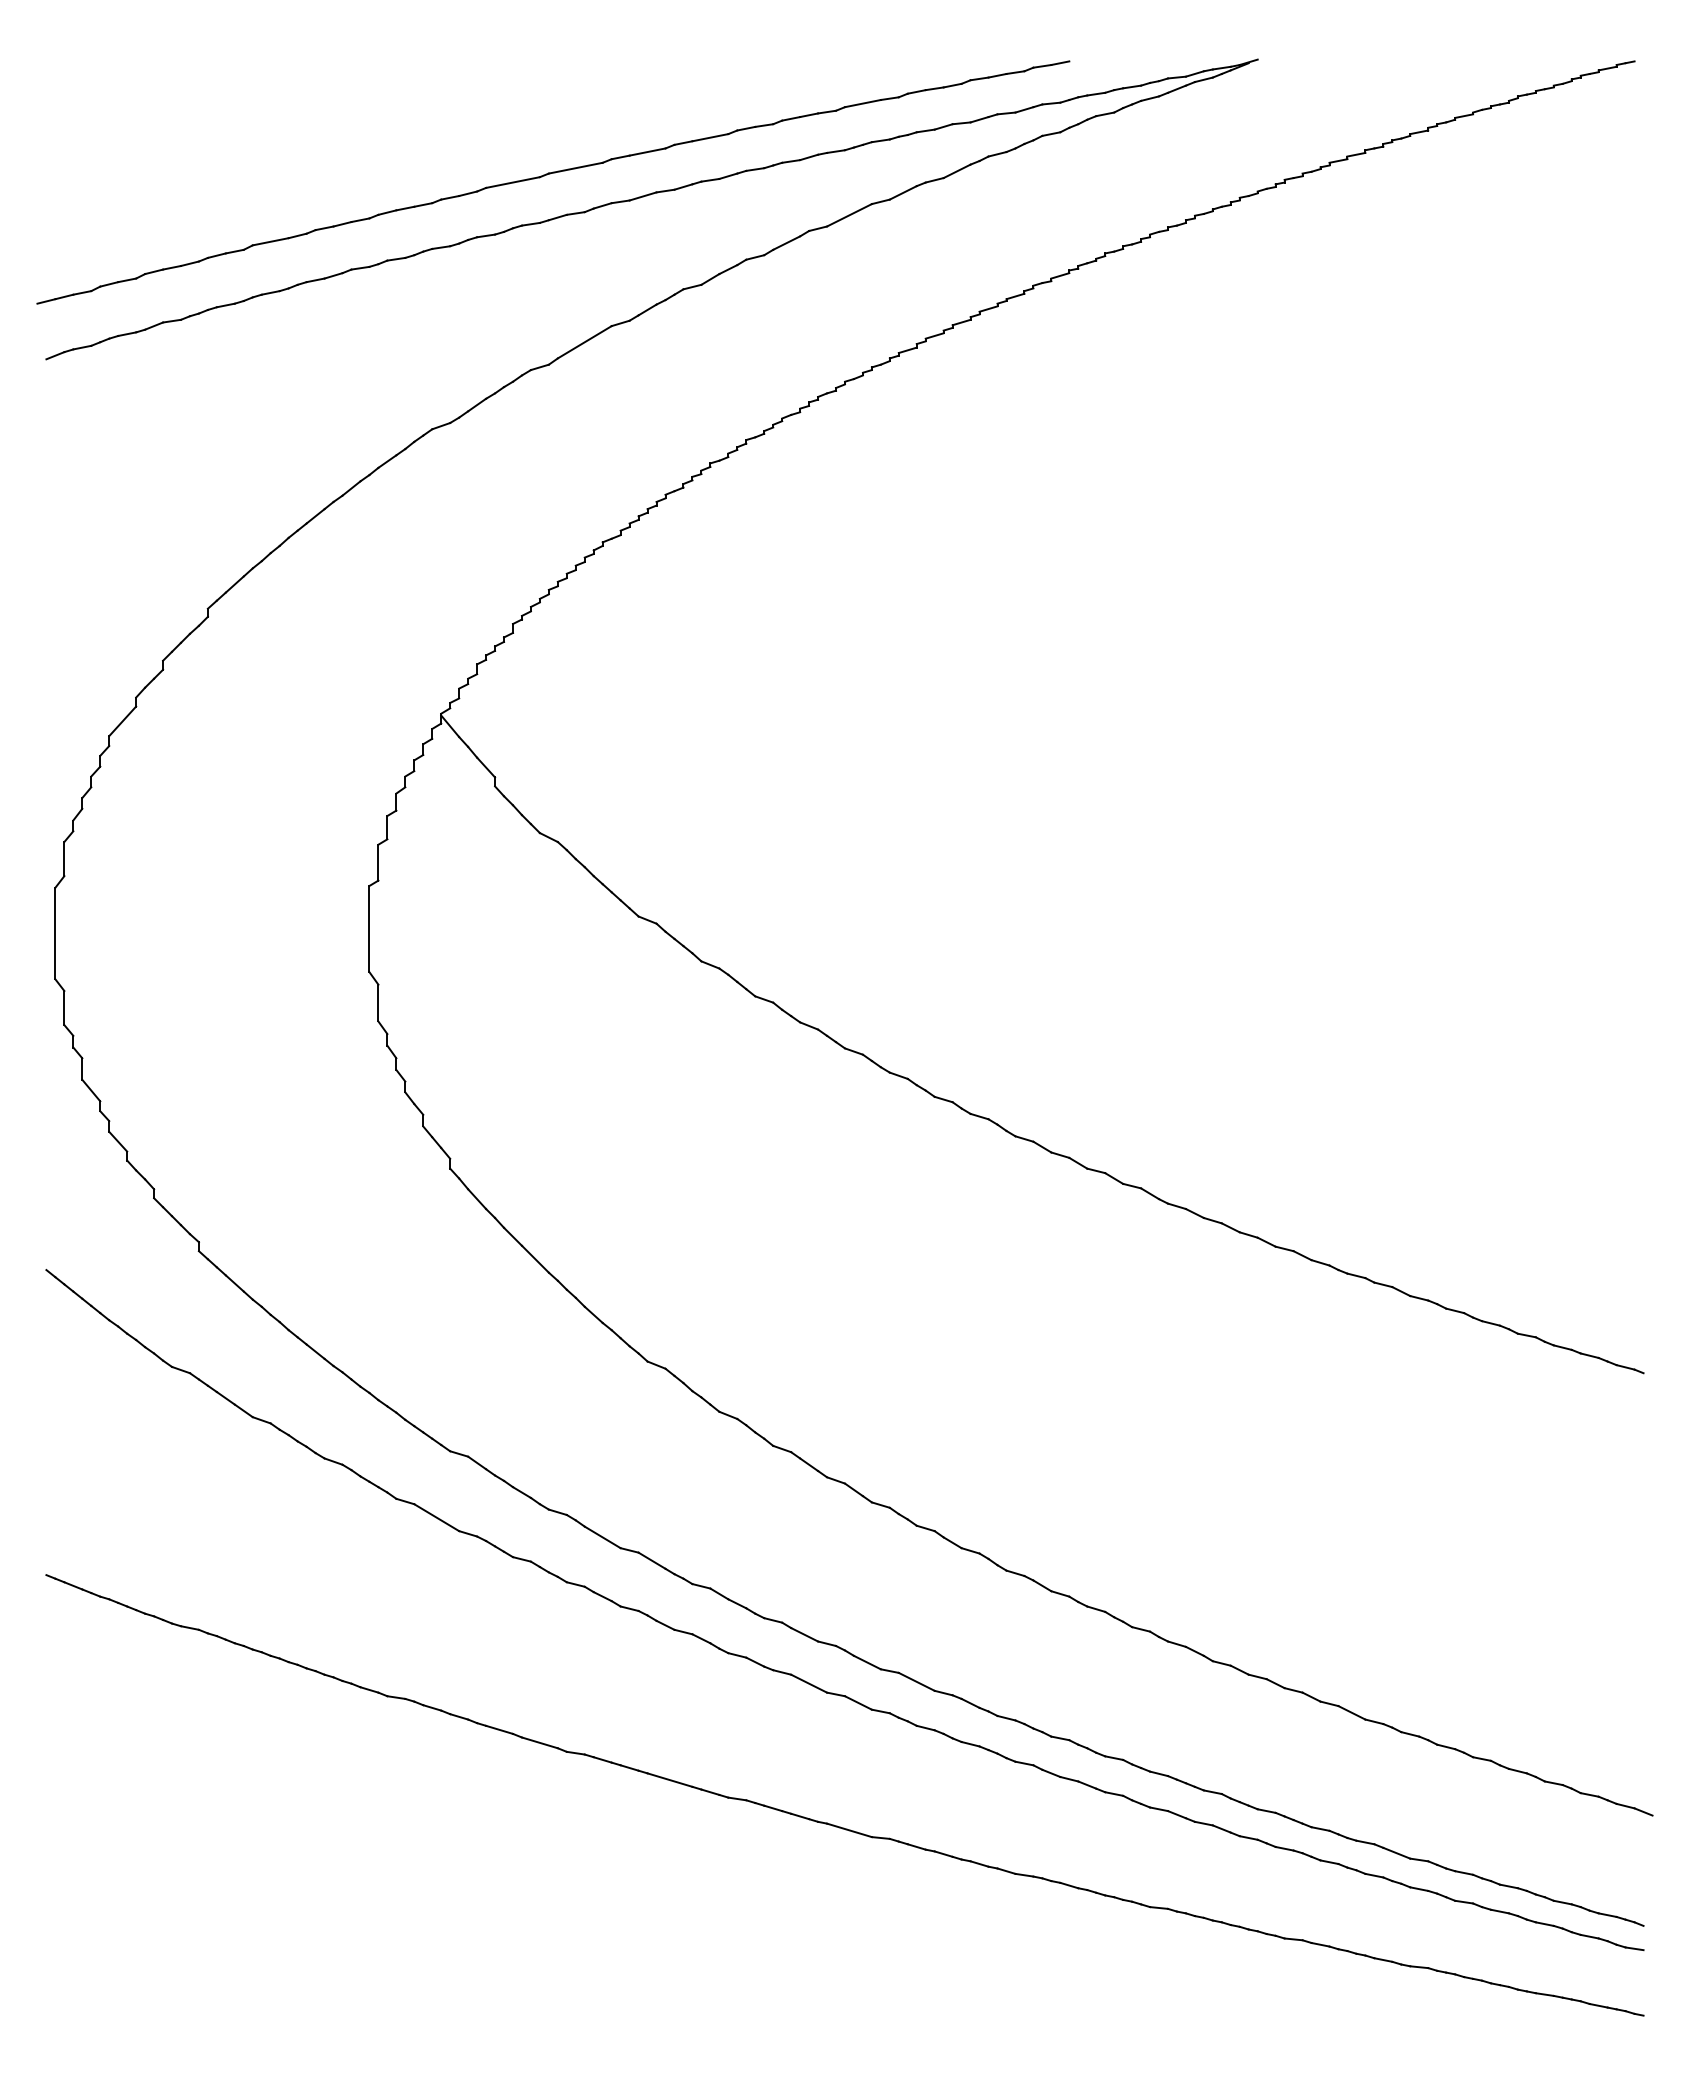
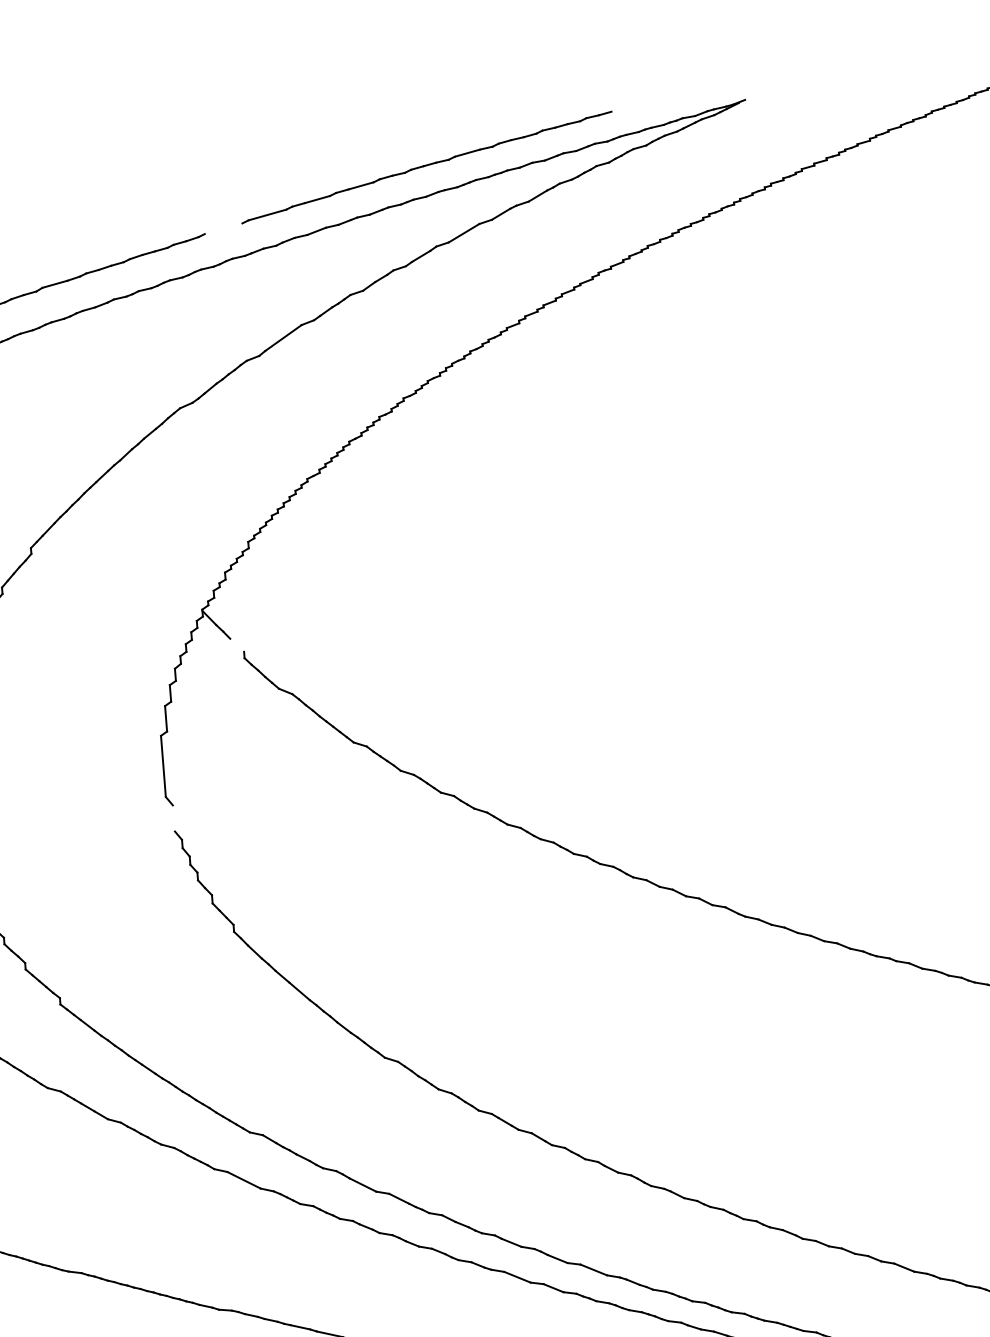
line: (512, 182) -> (223, 228), removed
line: (486, 767) -> (237, 645), removed
line: (378, 1002) -> (173, 818), removed

